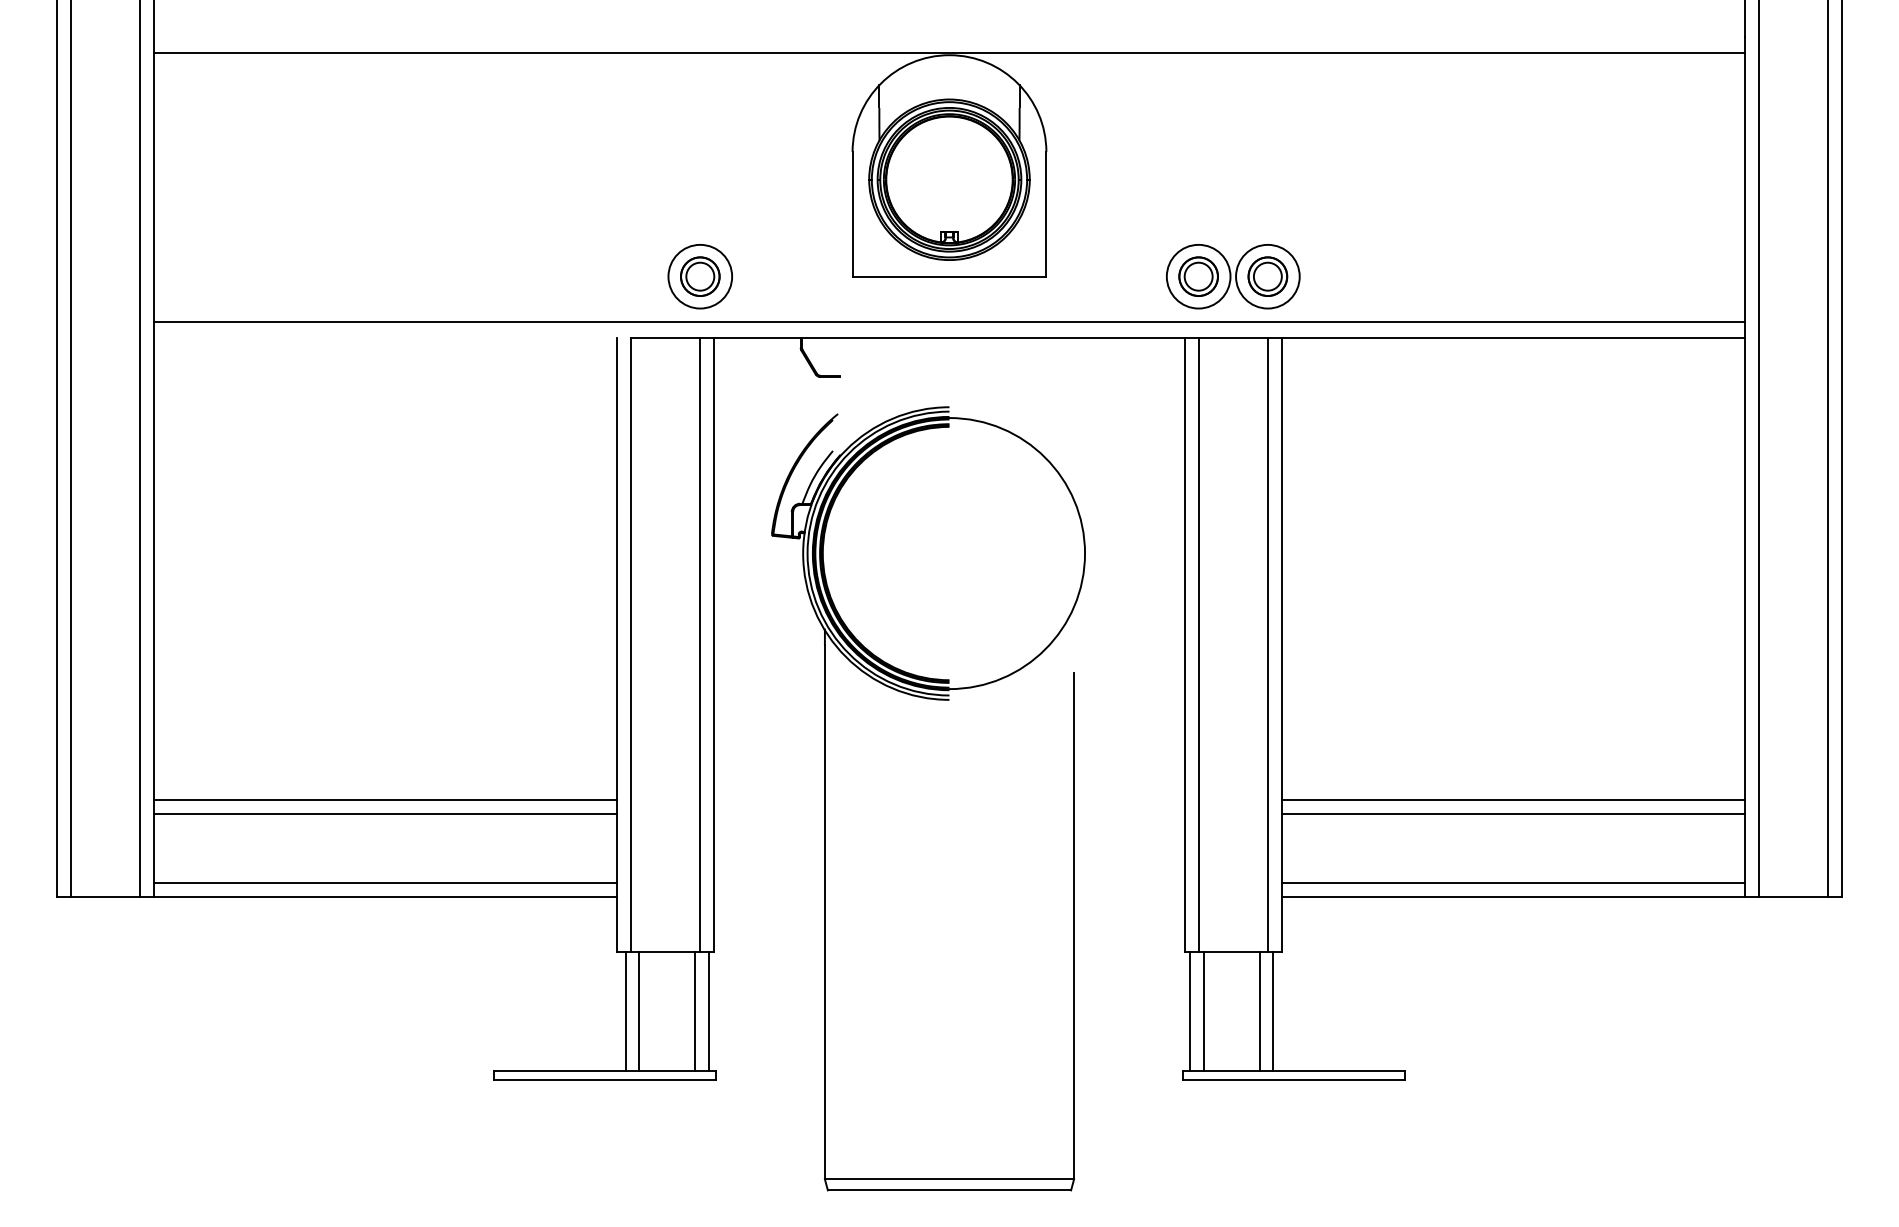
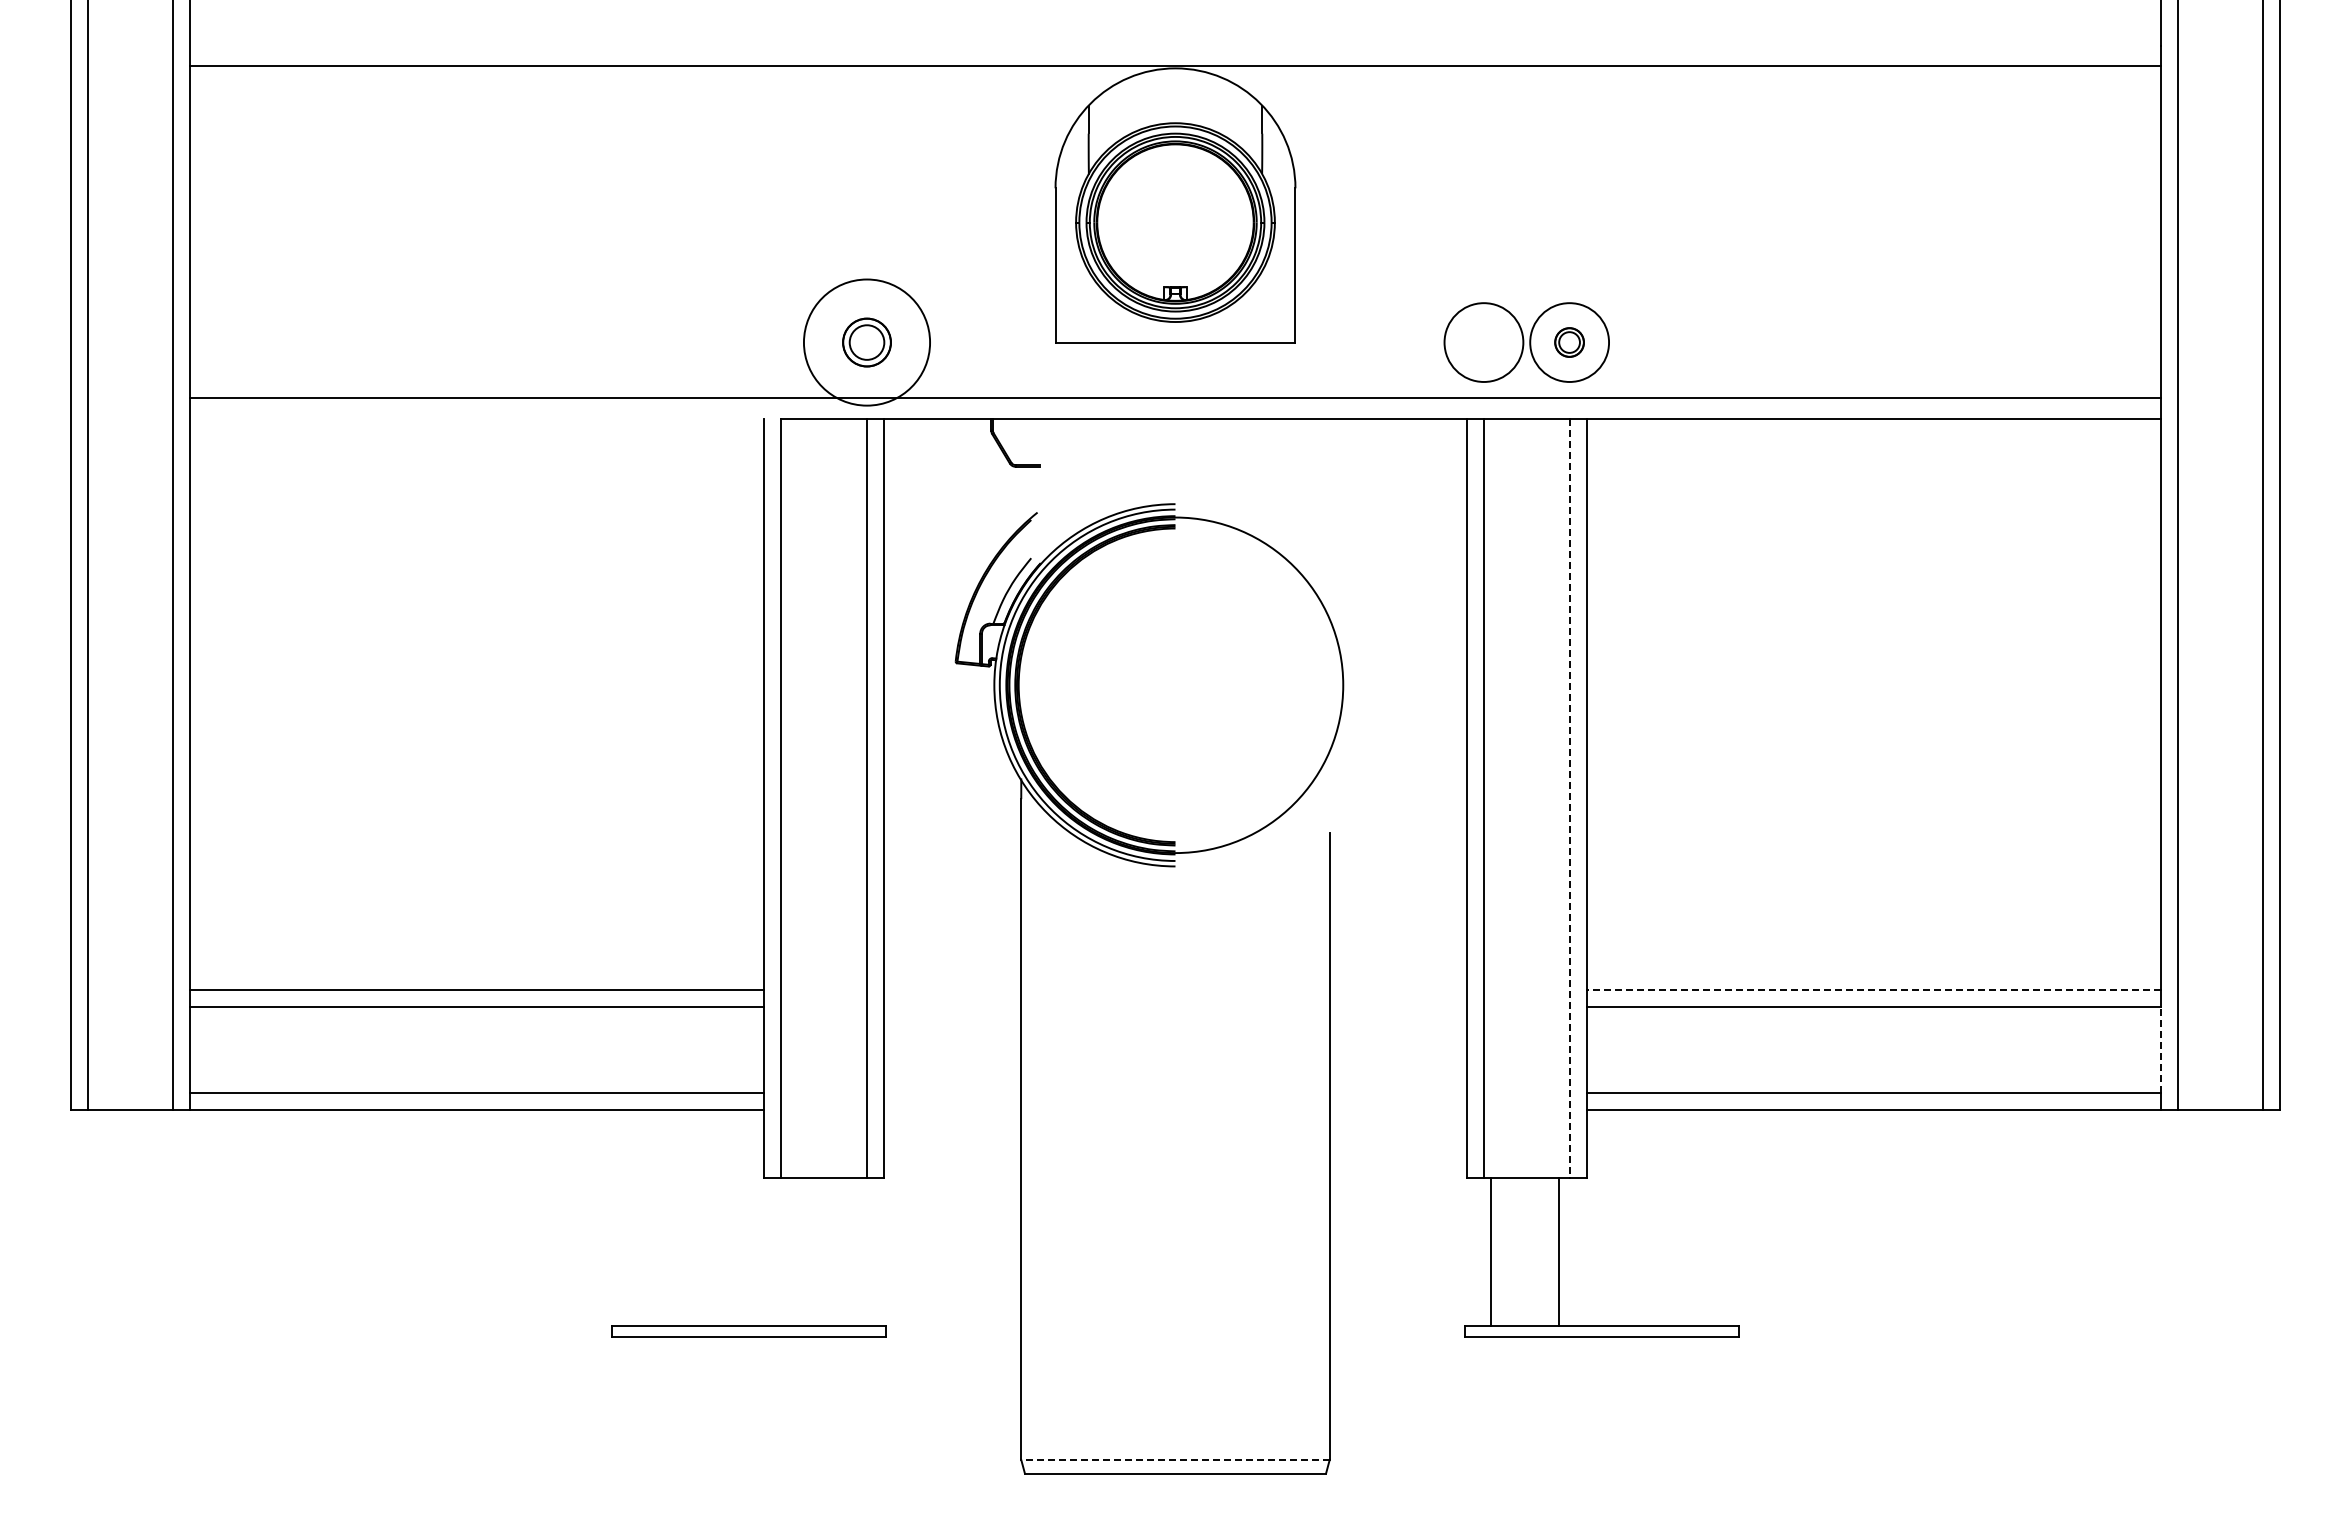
circle: (699, 276) -> (866, 342), size x1.6
part: (1198, 276) -> (1483, 342), removed
part: (1267, 276) -> (1569, 342), size x0.6
line: (1267, 645) -> (1569, 798), solid -> dashed
line: (1513, 800) -> (1873, 990), solid -> dashed
line: (1745, 848) -> (2160, 1050), solid -> dashed
line: (625, 1010) -> (774, 1251), removed
line: (639, 1010) -> (791, 1251), removed
line: (695, 1010) -> (860, 1251), removed
line: (708, 1010) -> (877, 1251), removed
line: (1190, 1010) -> (1473, 1251), removed
line: (1273, 1010) -> (1576, 1251), removed
line: (948, 1178) -> (1174, 1459), solid -> dashed

